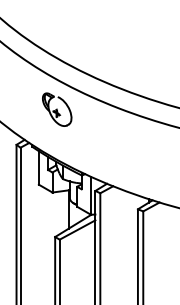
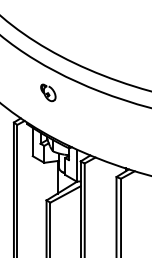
part: (57, 109) -> (48, 92), size x0.6

